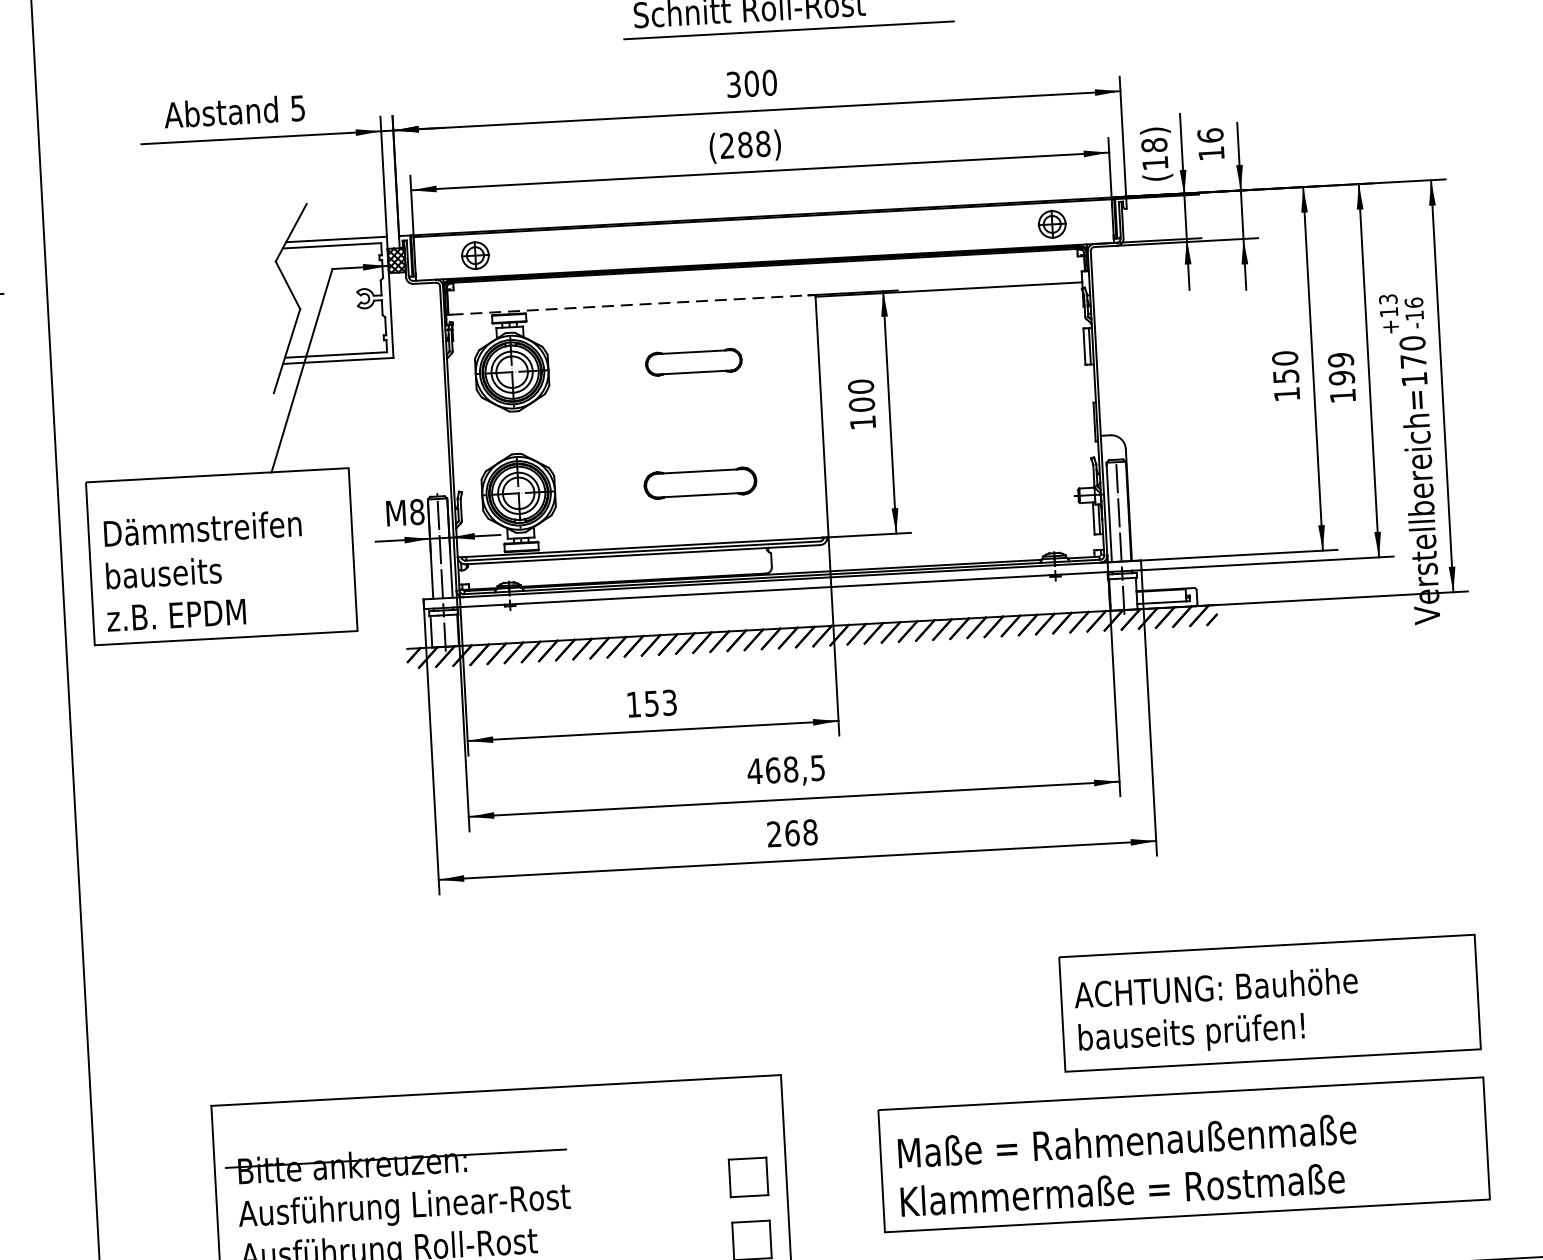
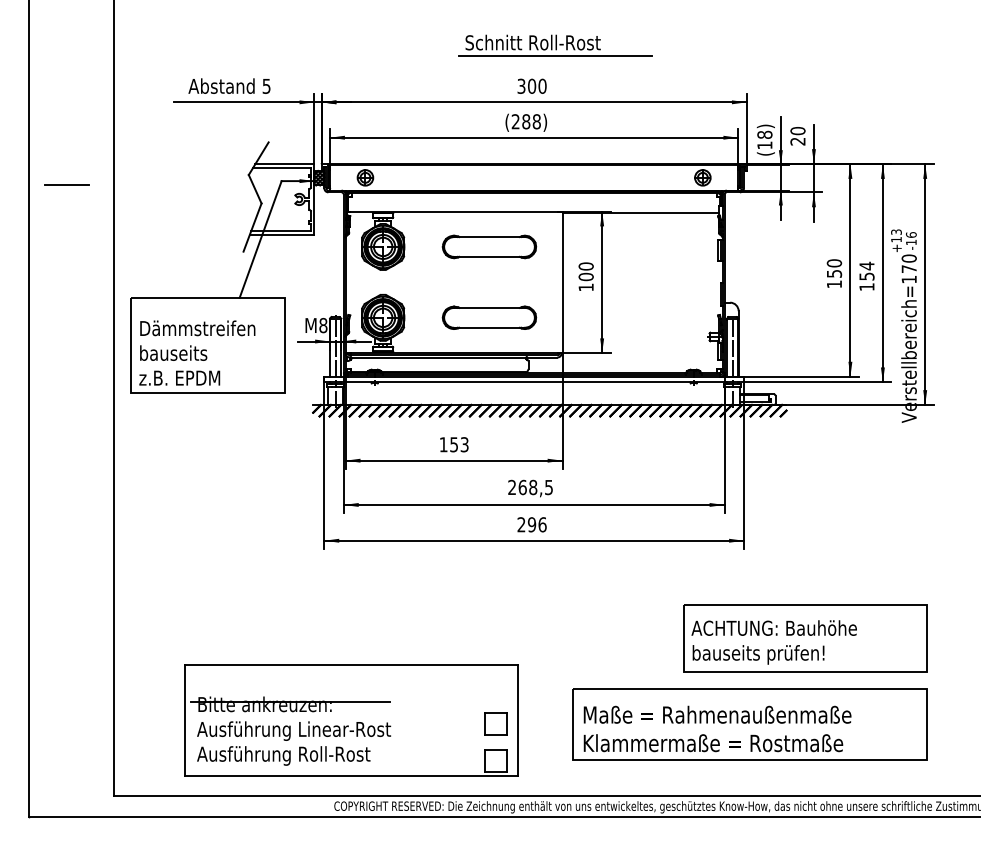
text: (1210, 143) -> (797, 135), 16 -> 20
line: (630, 304) -> (454, 211), dashed -> solid
part: (693, 361) -> (489, 246), size x1.67
text: (1340, 367) -> (866, 270), 199 -> 154
part: (700, 482) -> (489, 317), size x1.43
text: (753, 769) -> (511, 486), 468,5 -> 268,5
text: (799, 832) -> (536, 524), 268 -> 296

